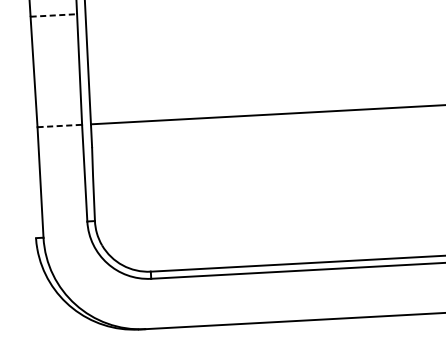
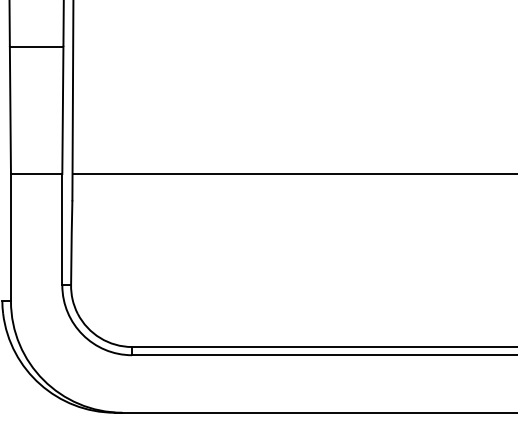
line: (53, 15) -> (36, 46), dashed -> solid
line: (59, 126) -> (36, 174), dashed -> solid

